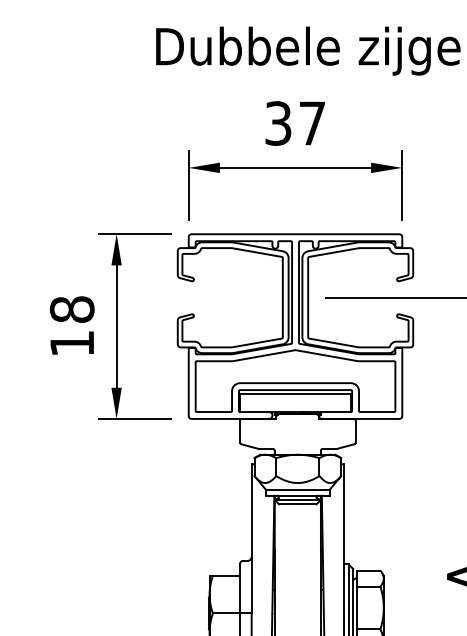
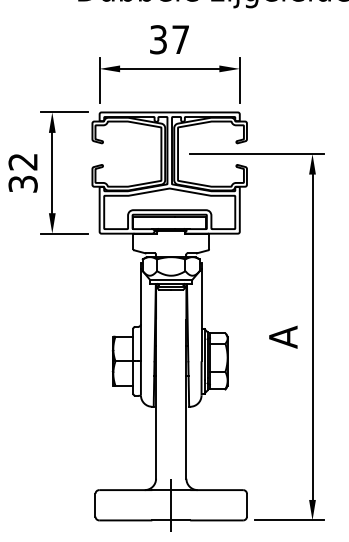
text: (71, 325) -> (22, 172), 18 -> 32

